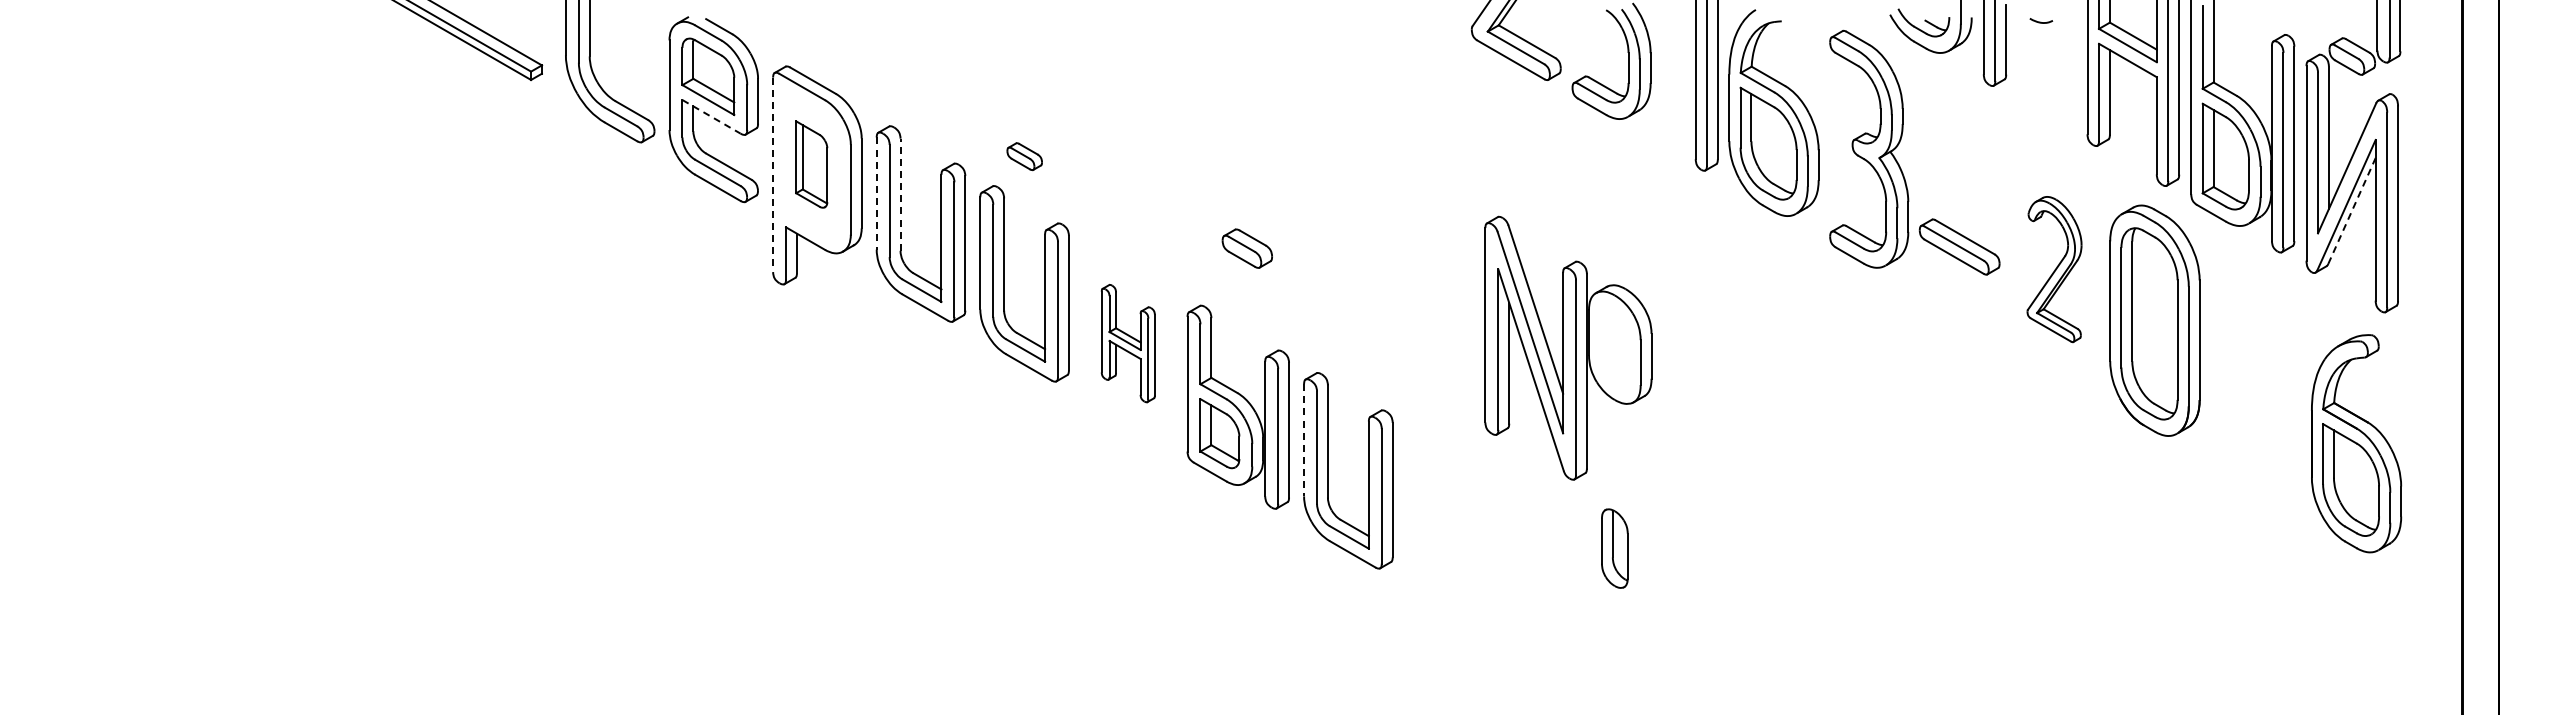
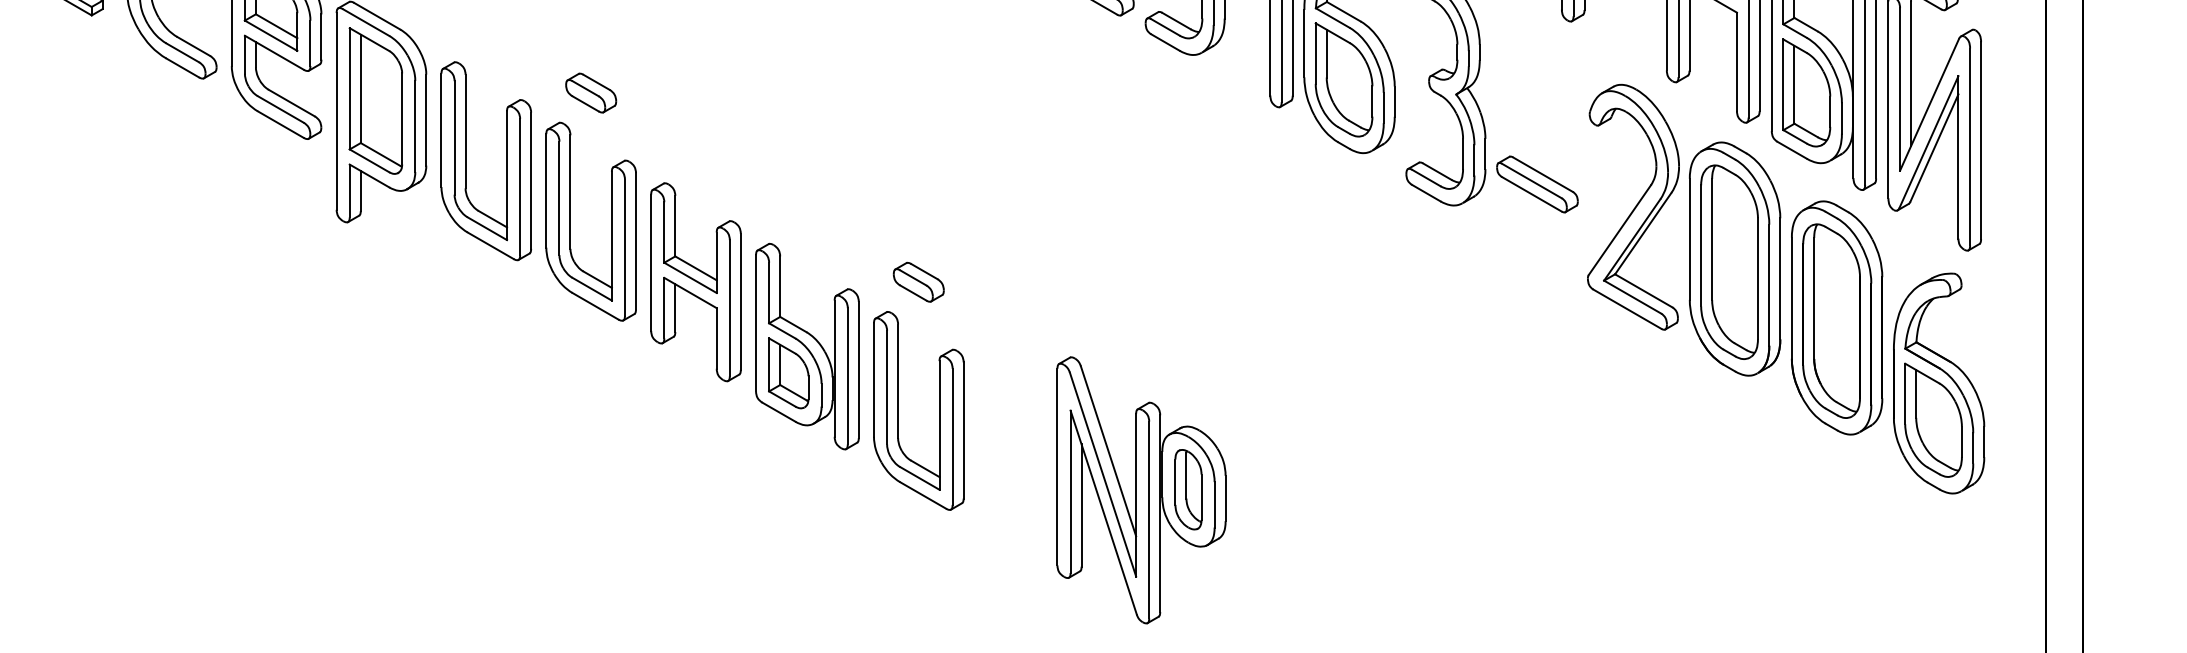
line: (711, 116) -> (274, 52), dashed -> solid
part: (1024, 156) -> (591, 92), size x1.43
part: (811, 164) -> (375, 100), size x1.67
line: (773, 175) -> (337, 112), dashed -> solid
line: (876, 194) -> (441, 131), dashed -> solid
line: (900, 194) -> (465, 131), dashed -> solid
line: (2352, 210) -> (1934, 147), dashed -> solid
part: (1246, 248) -> (917, 282), moved
part: (2054, 269) -> (1633, 207), size x1.67
part: (1128, 343) -> (696, 282), size x1.67
part: (1568, 347) -> (1141, 489), moved
part: (2255, 378) -> (1836, 317), added
line: (1304, 440) -> (874, 380), dashed -> solid

